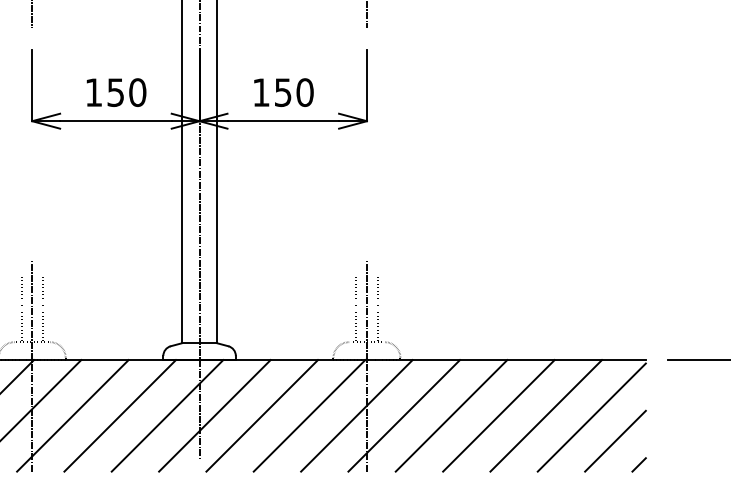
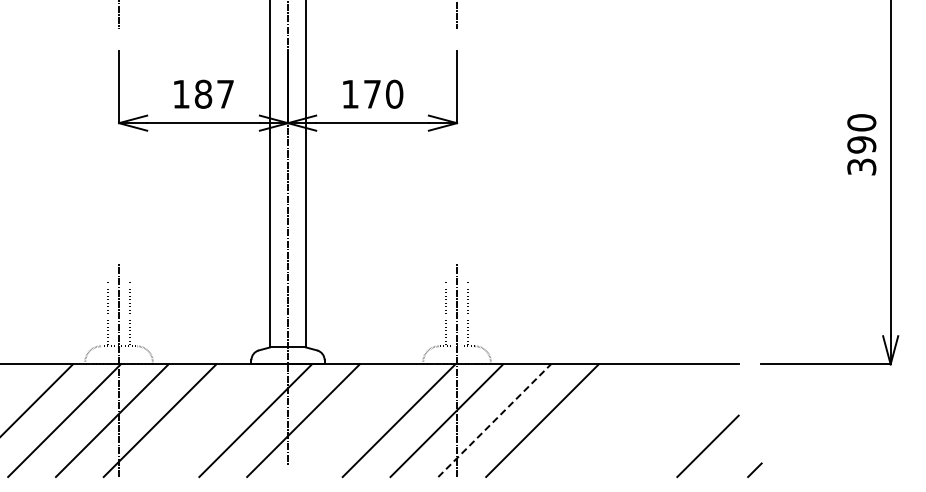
text: (126, 91) -> (214, 93), 150 -> 187
text: (283, 92) -> (372, 94), 150 -> 170
line: (119, 415) -> (207, 420), removed
line: (261, 415) -> (350, 420), removed
line: (404, 415) -> (494, 420), solid -> dashed
line: (498, 415) -> (589, 420), removed
line: (545, 415) -> (637, 420), removed
line: (591, 417) -> (683, 422), removed
line: (638, 464) -> (754, 469), moved

